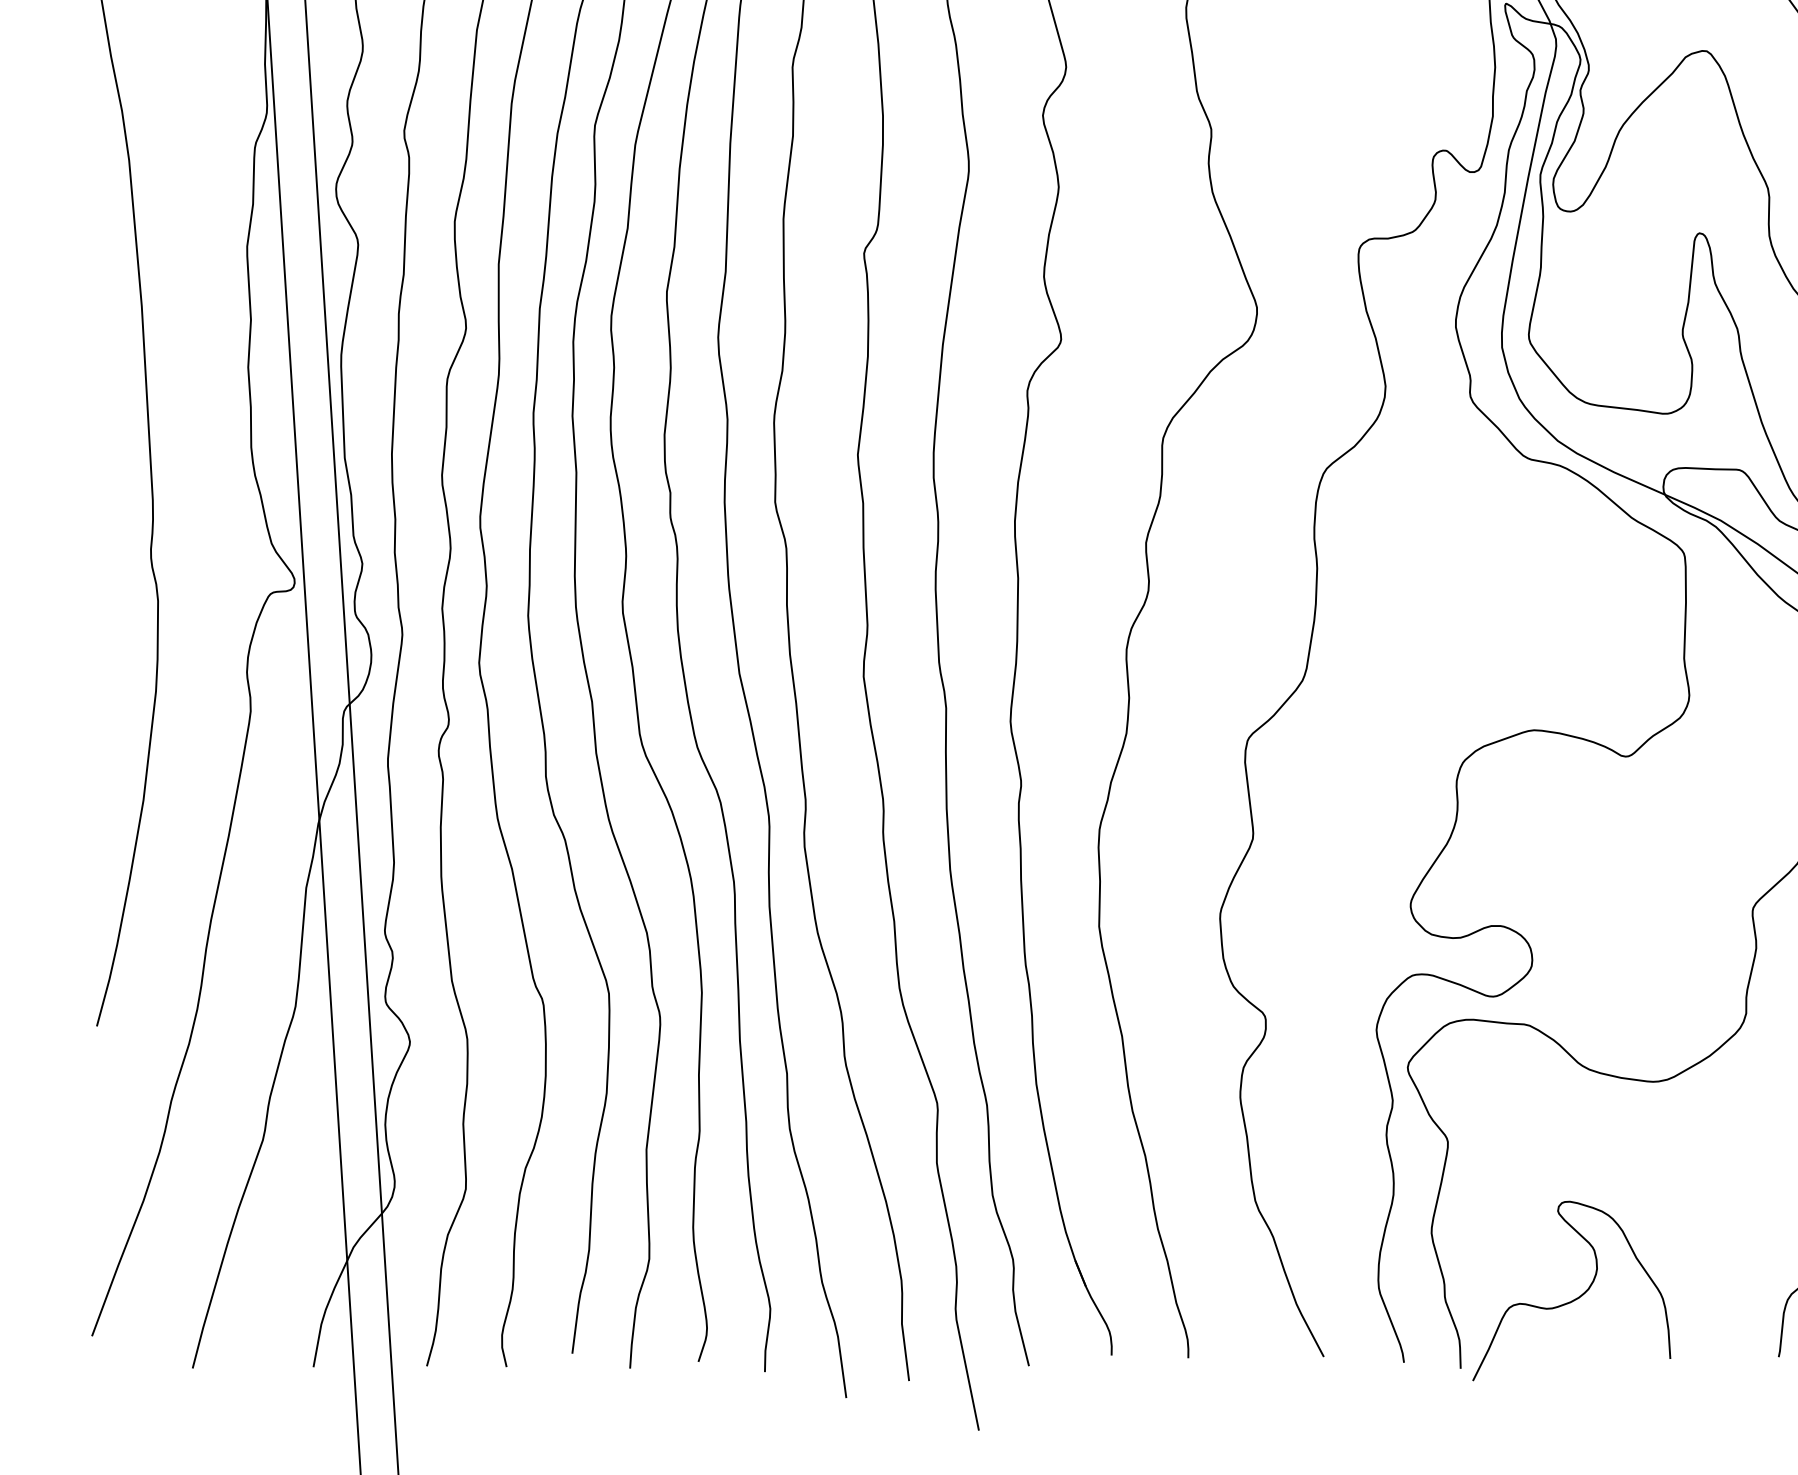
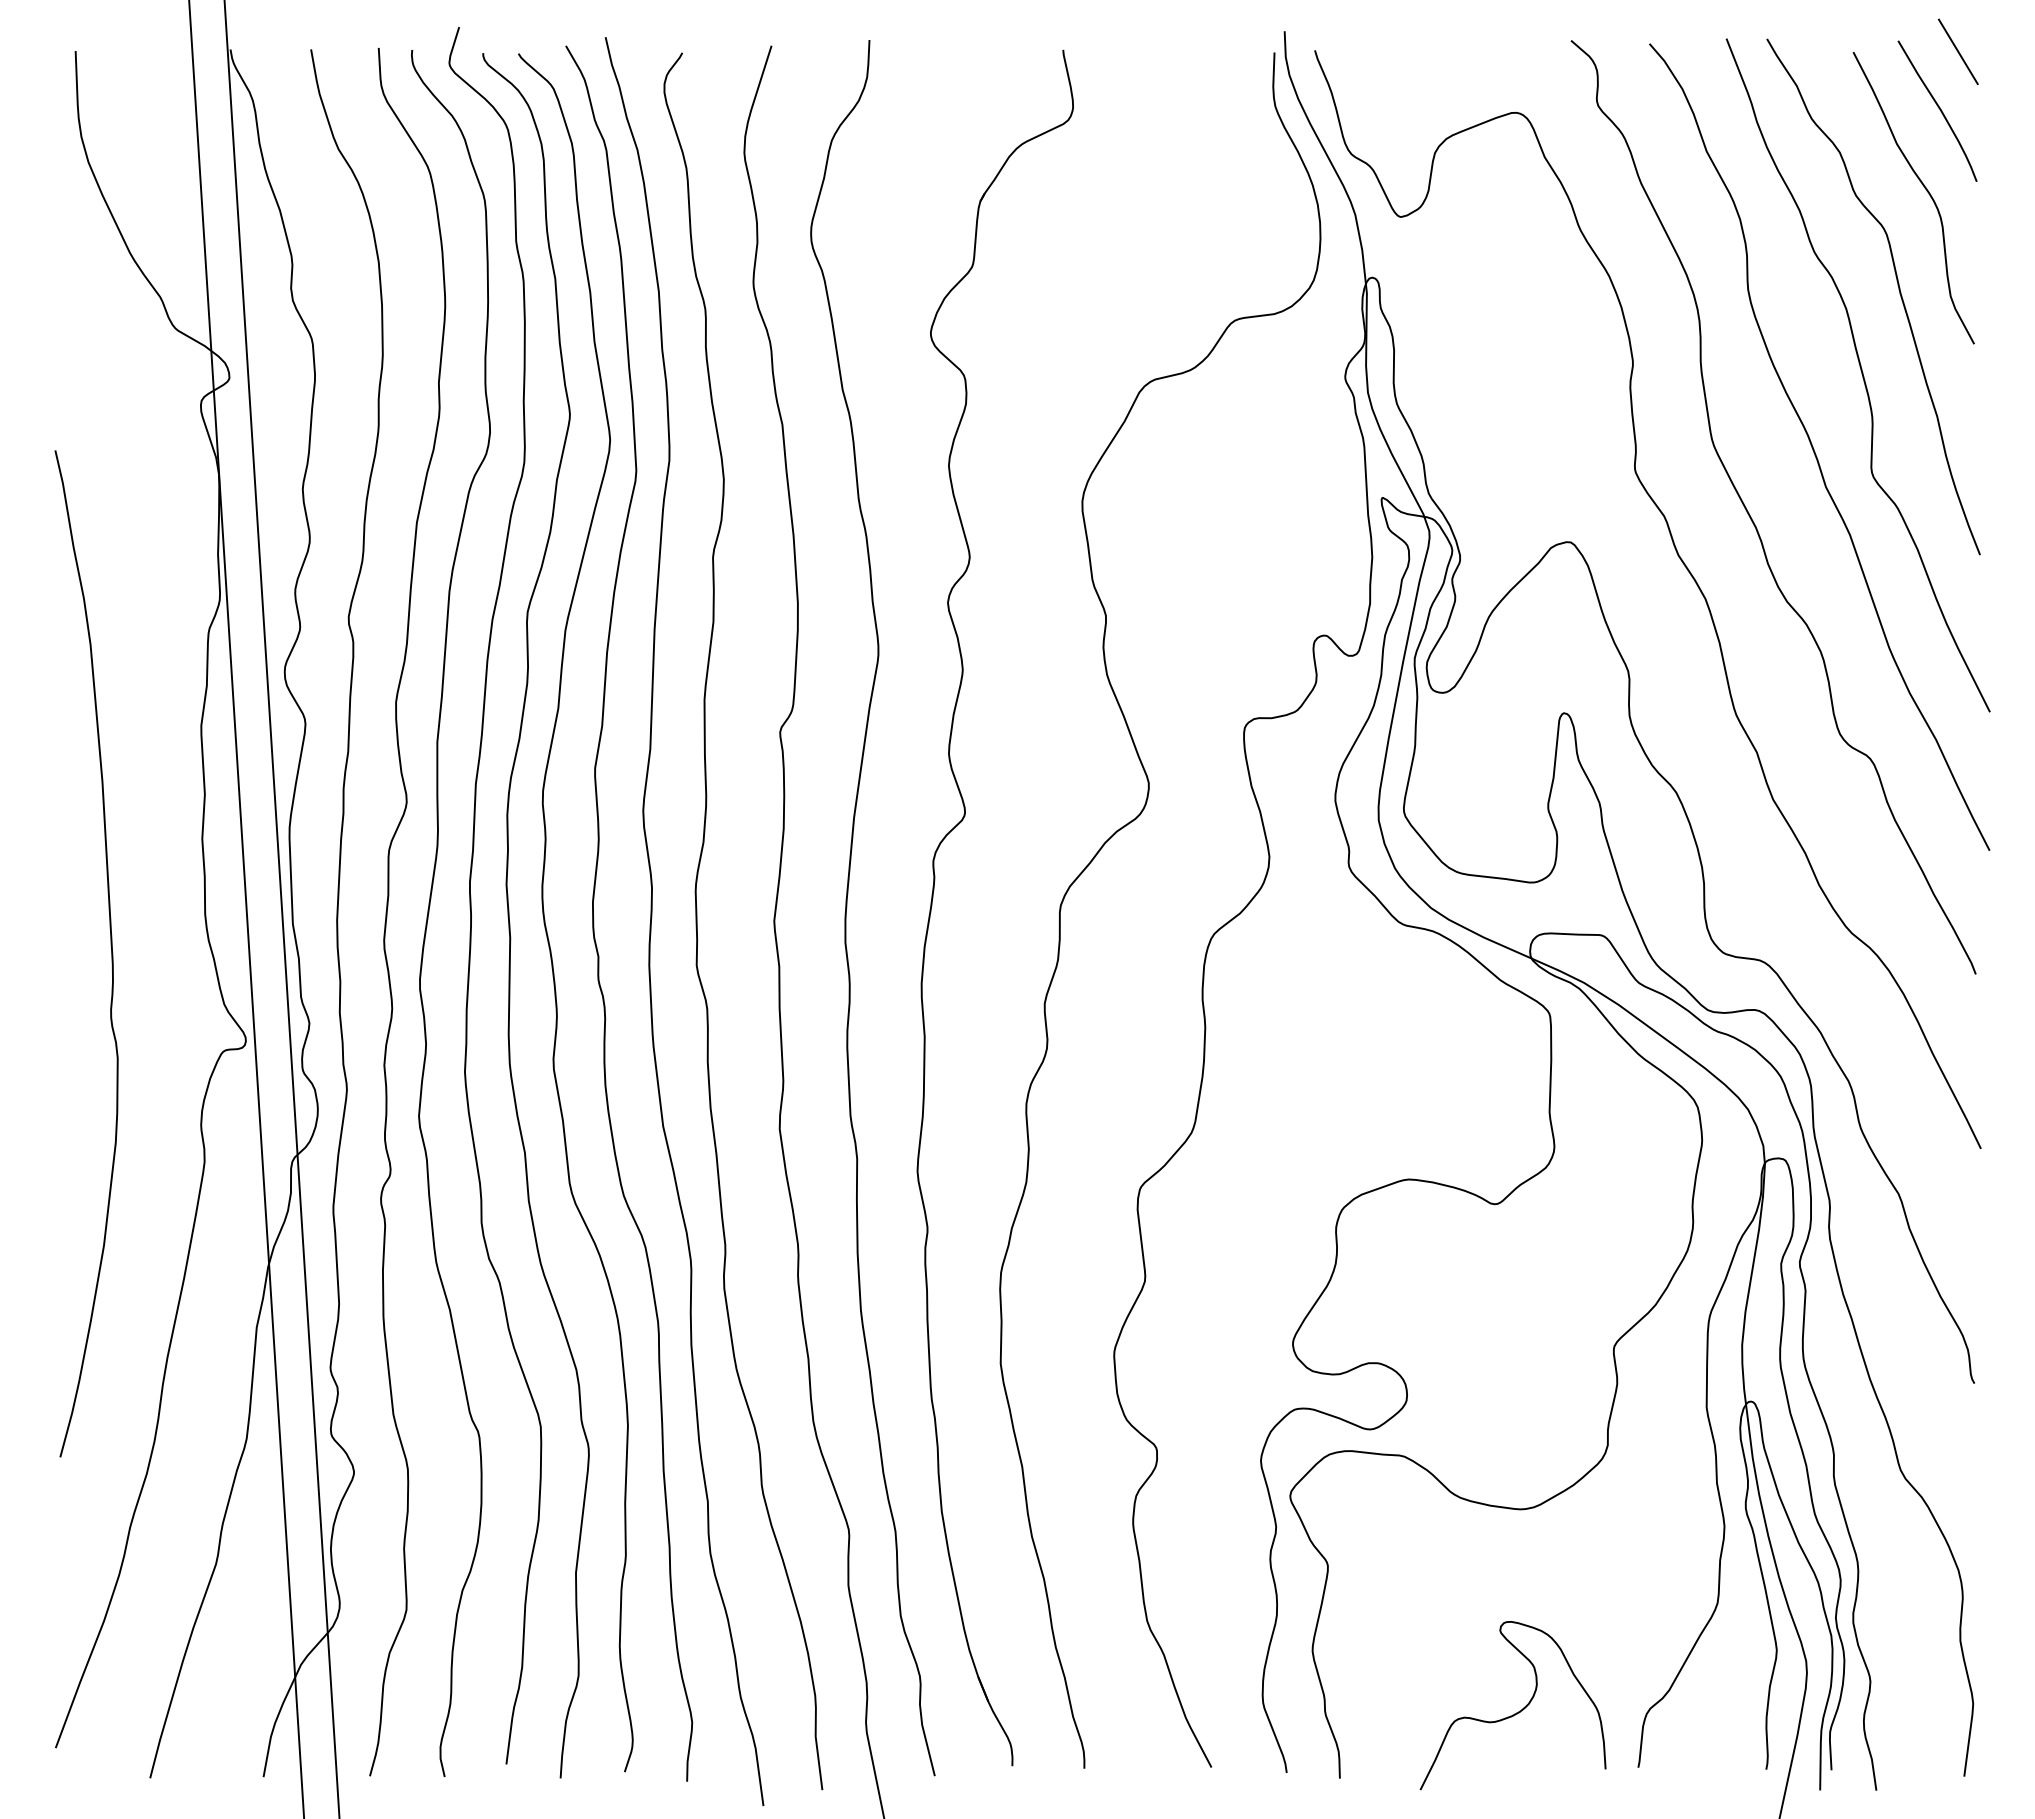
curve: (1575, 1298) -> (1516, 1712), moved

